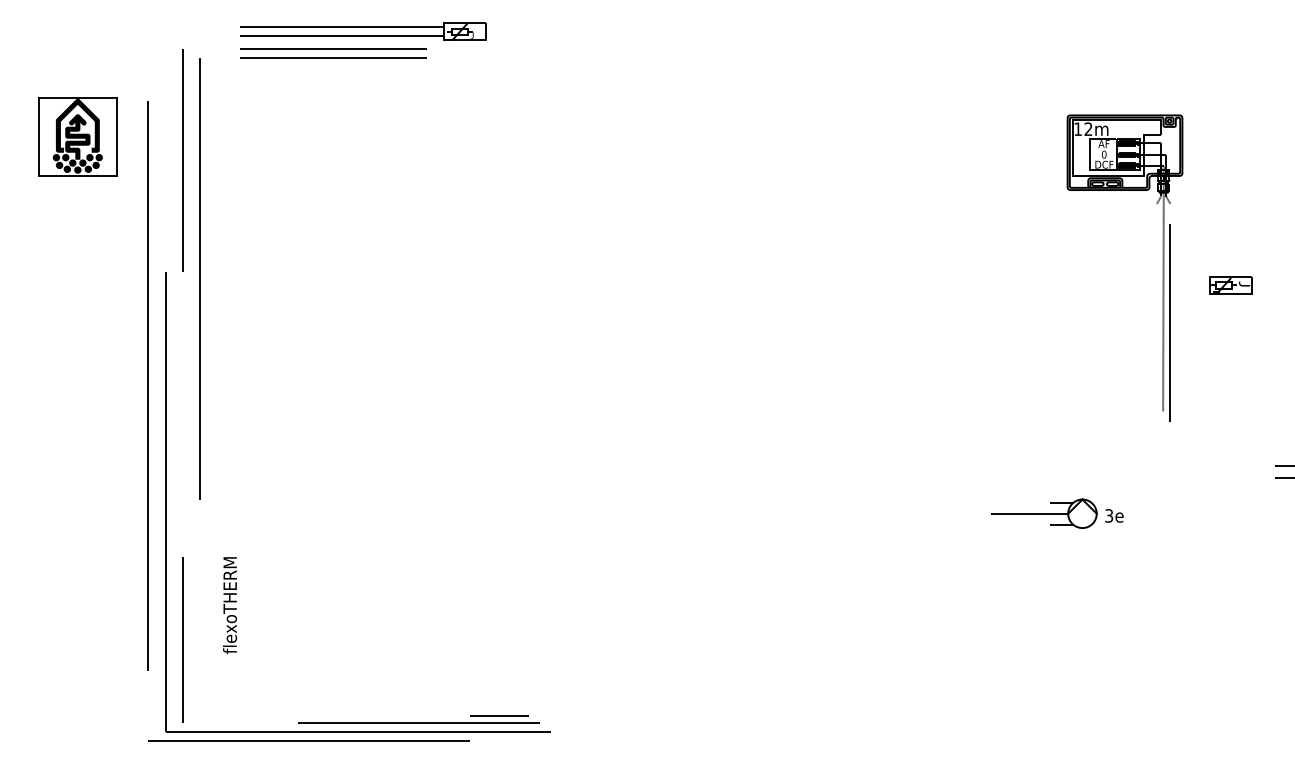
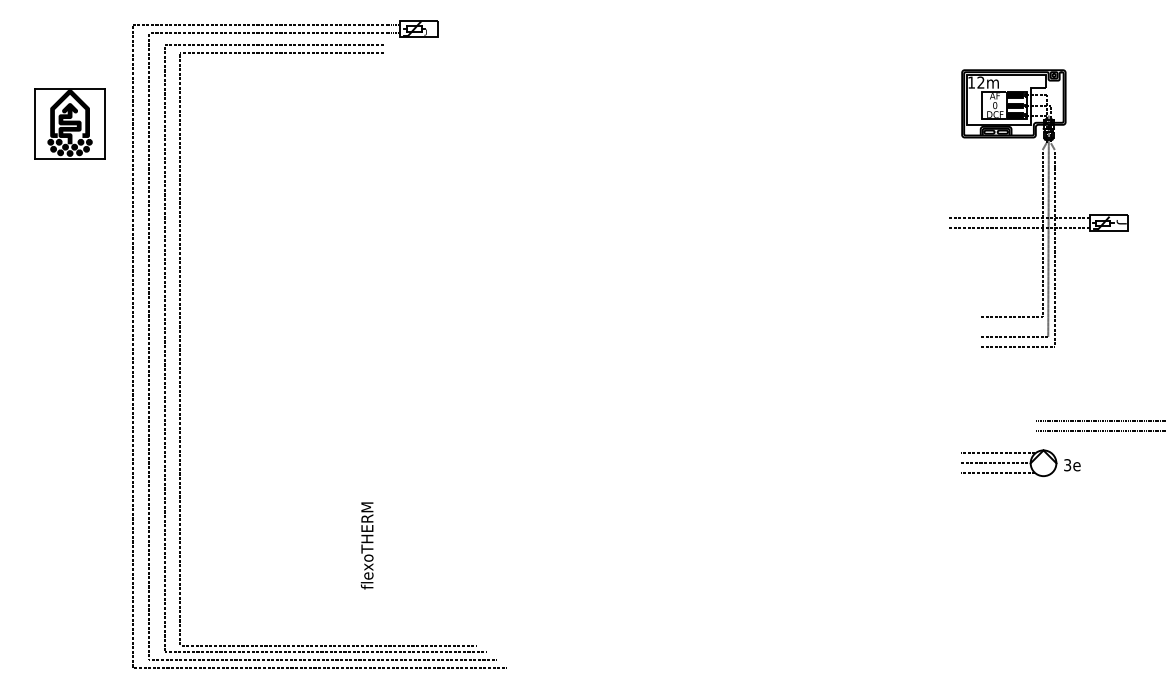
part: (1152, 268) -> (1038, 208), moved
part: (1056, 512) -> (1020, 462), moved
text: (229, 605) -> (366, 545), moved

